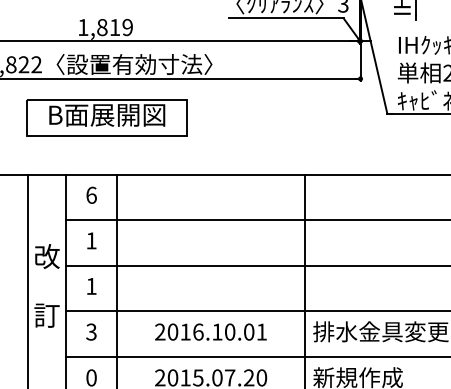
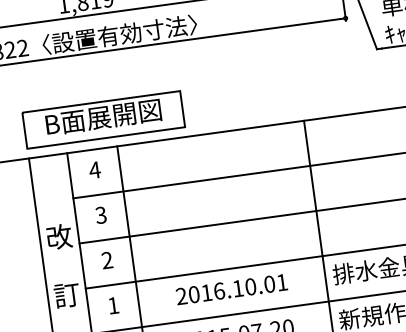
part: (106, 117) -> (103, 119), moved
text: (91, 194) -> (94, 169), 6 -> 4
text: (91, 240) -> (101, 214), 1 -> 3
text: (91, 285) -> (107, 259), 1 -> 2
text: (91, 331) -> (113, 305), 3 -> 1

